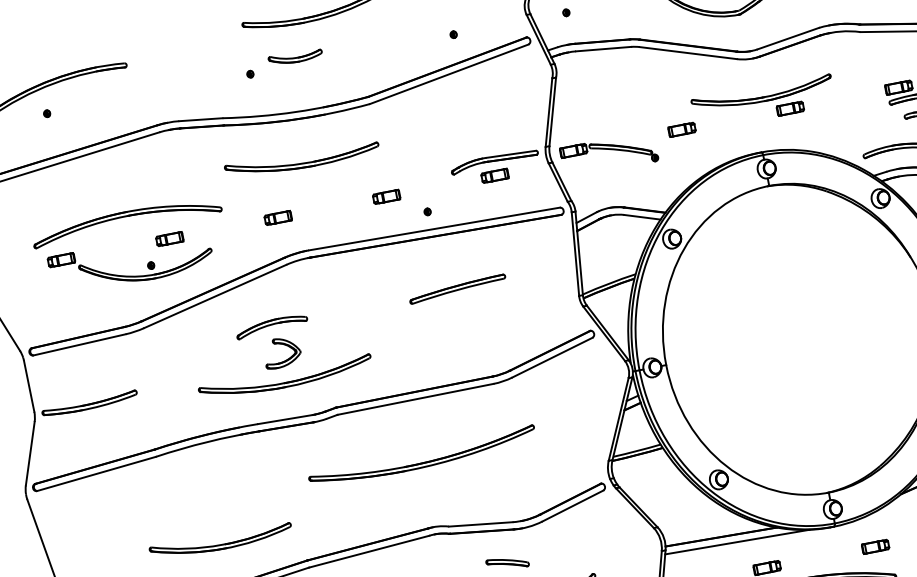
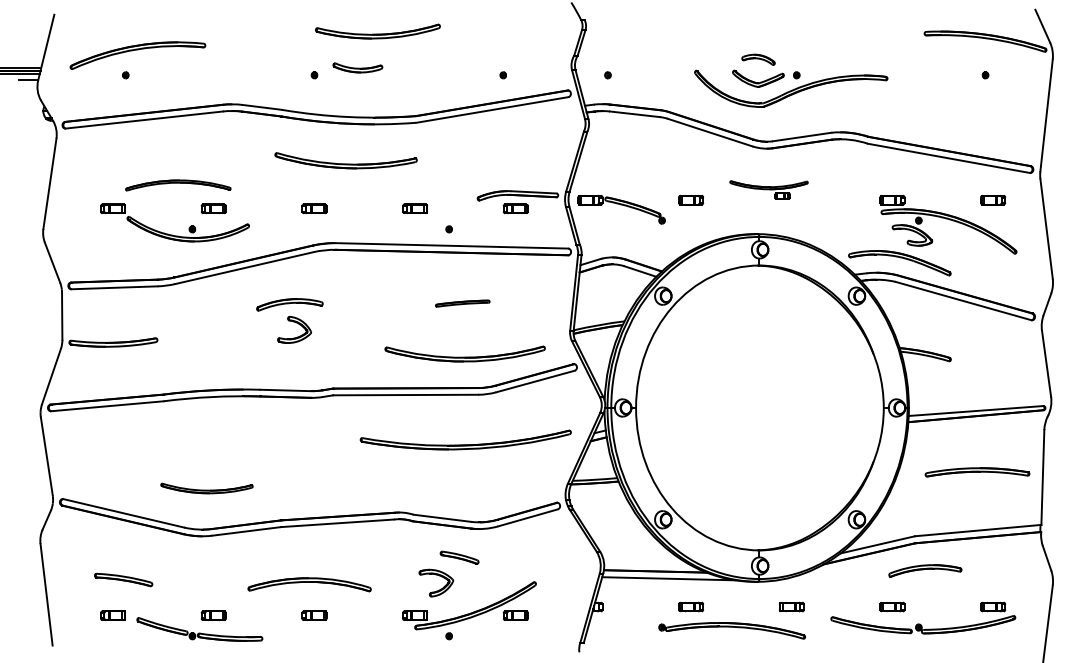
part: (763, 102) -> (768, 189), size x0.6
part: (127, 221) -> (178, 185), size x0.6
part: (457, 288) -> (462, 303), size x0.6
part: (284, 378) -> (464, 353), moved
part: (421, 456) -> (465, 439), moved
part: (220, 541) -> (206, 488), size x0.7

